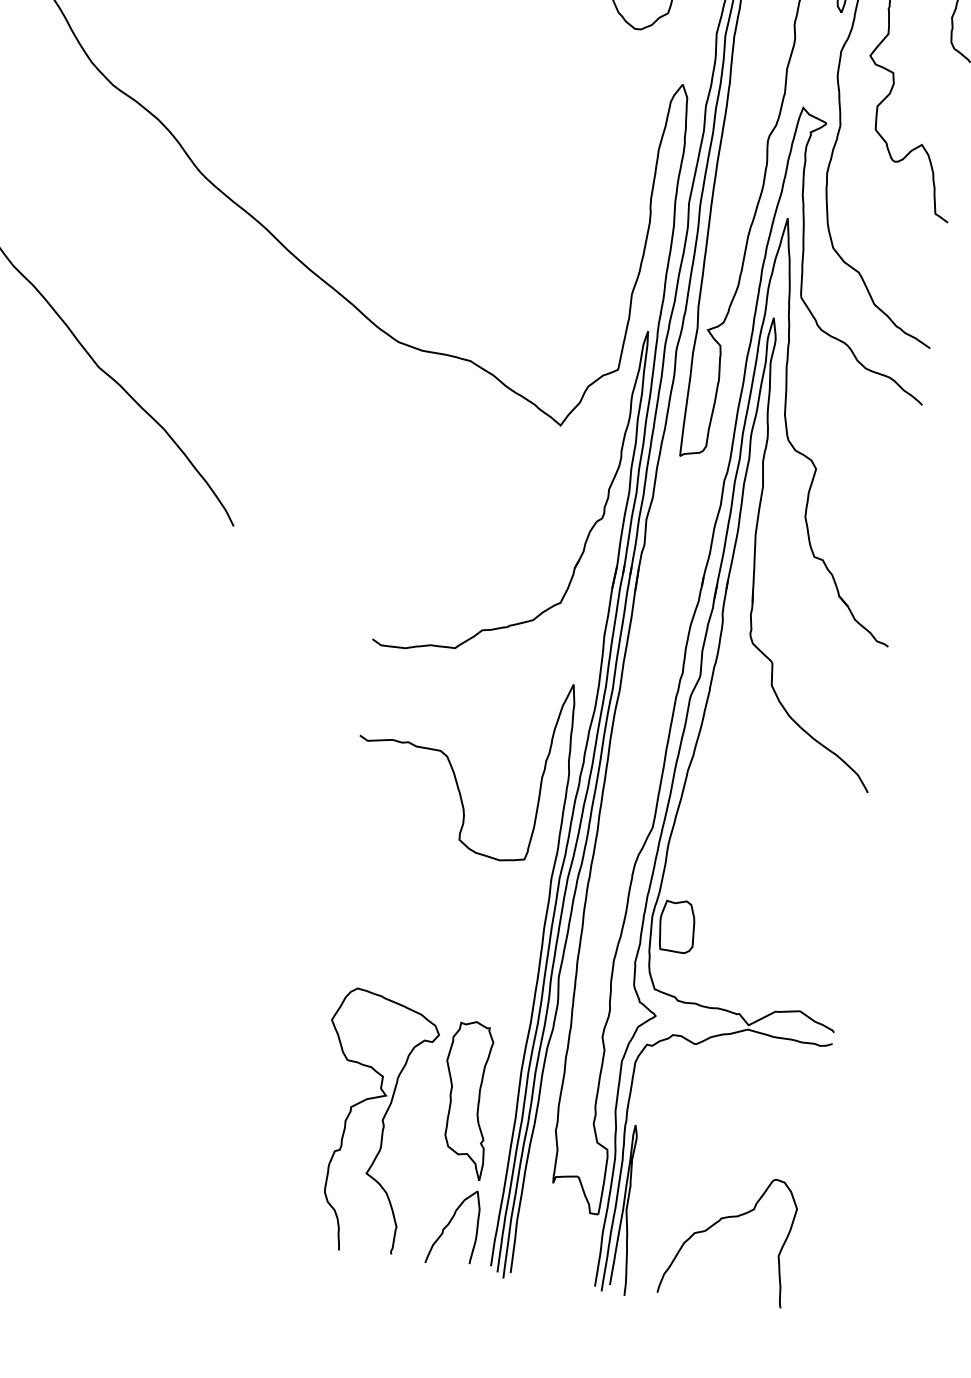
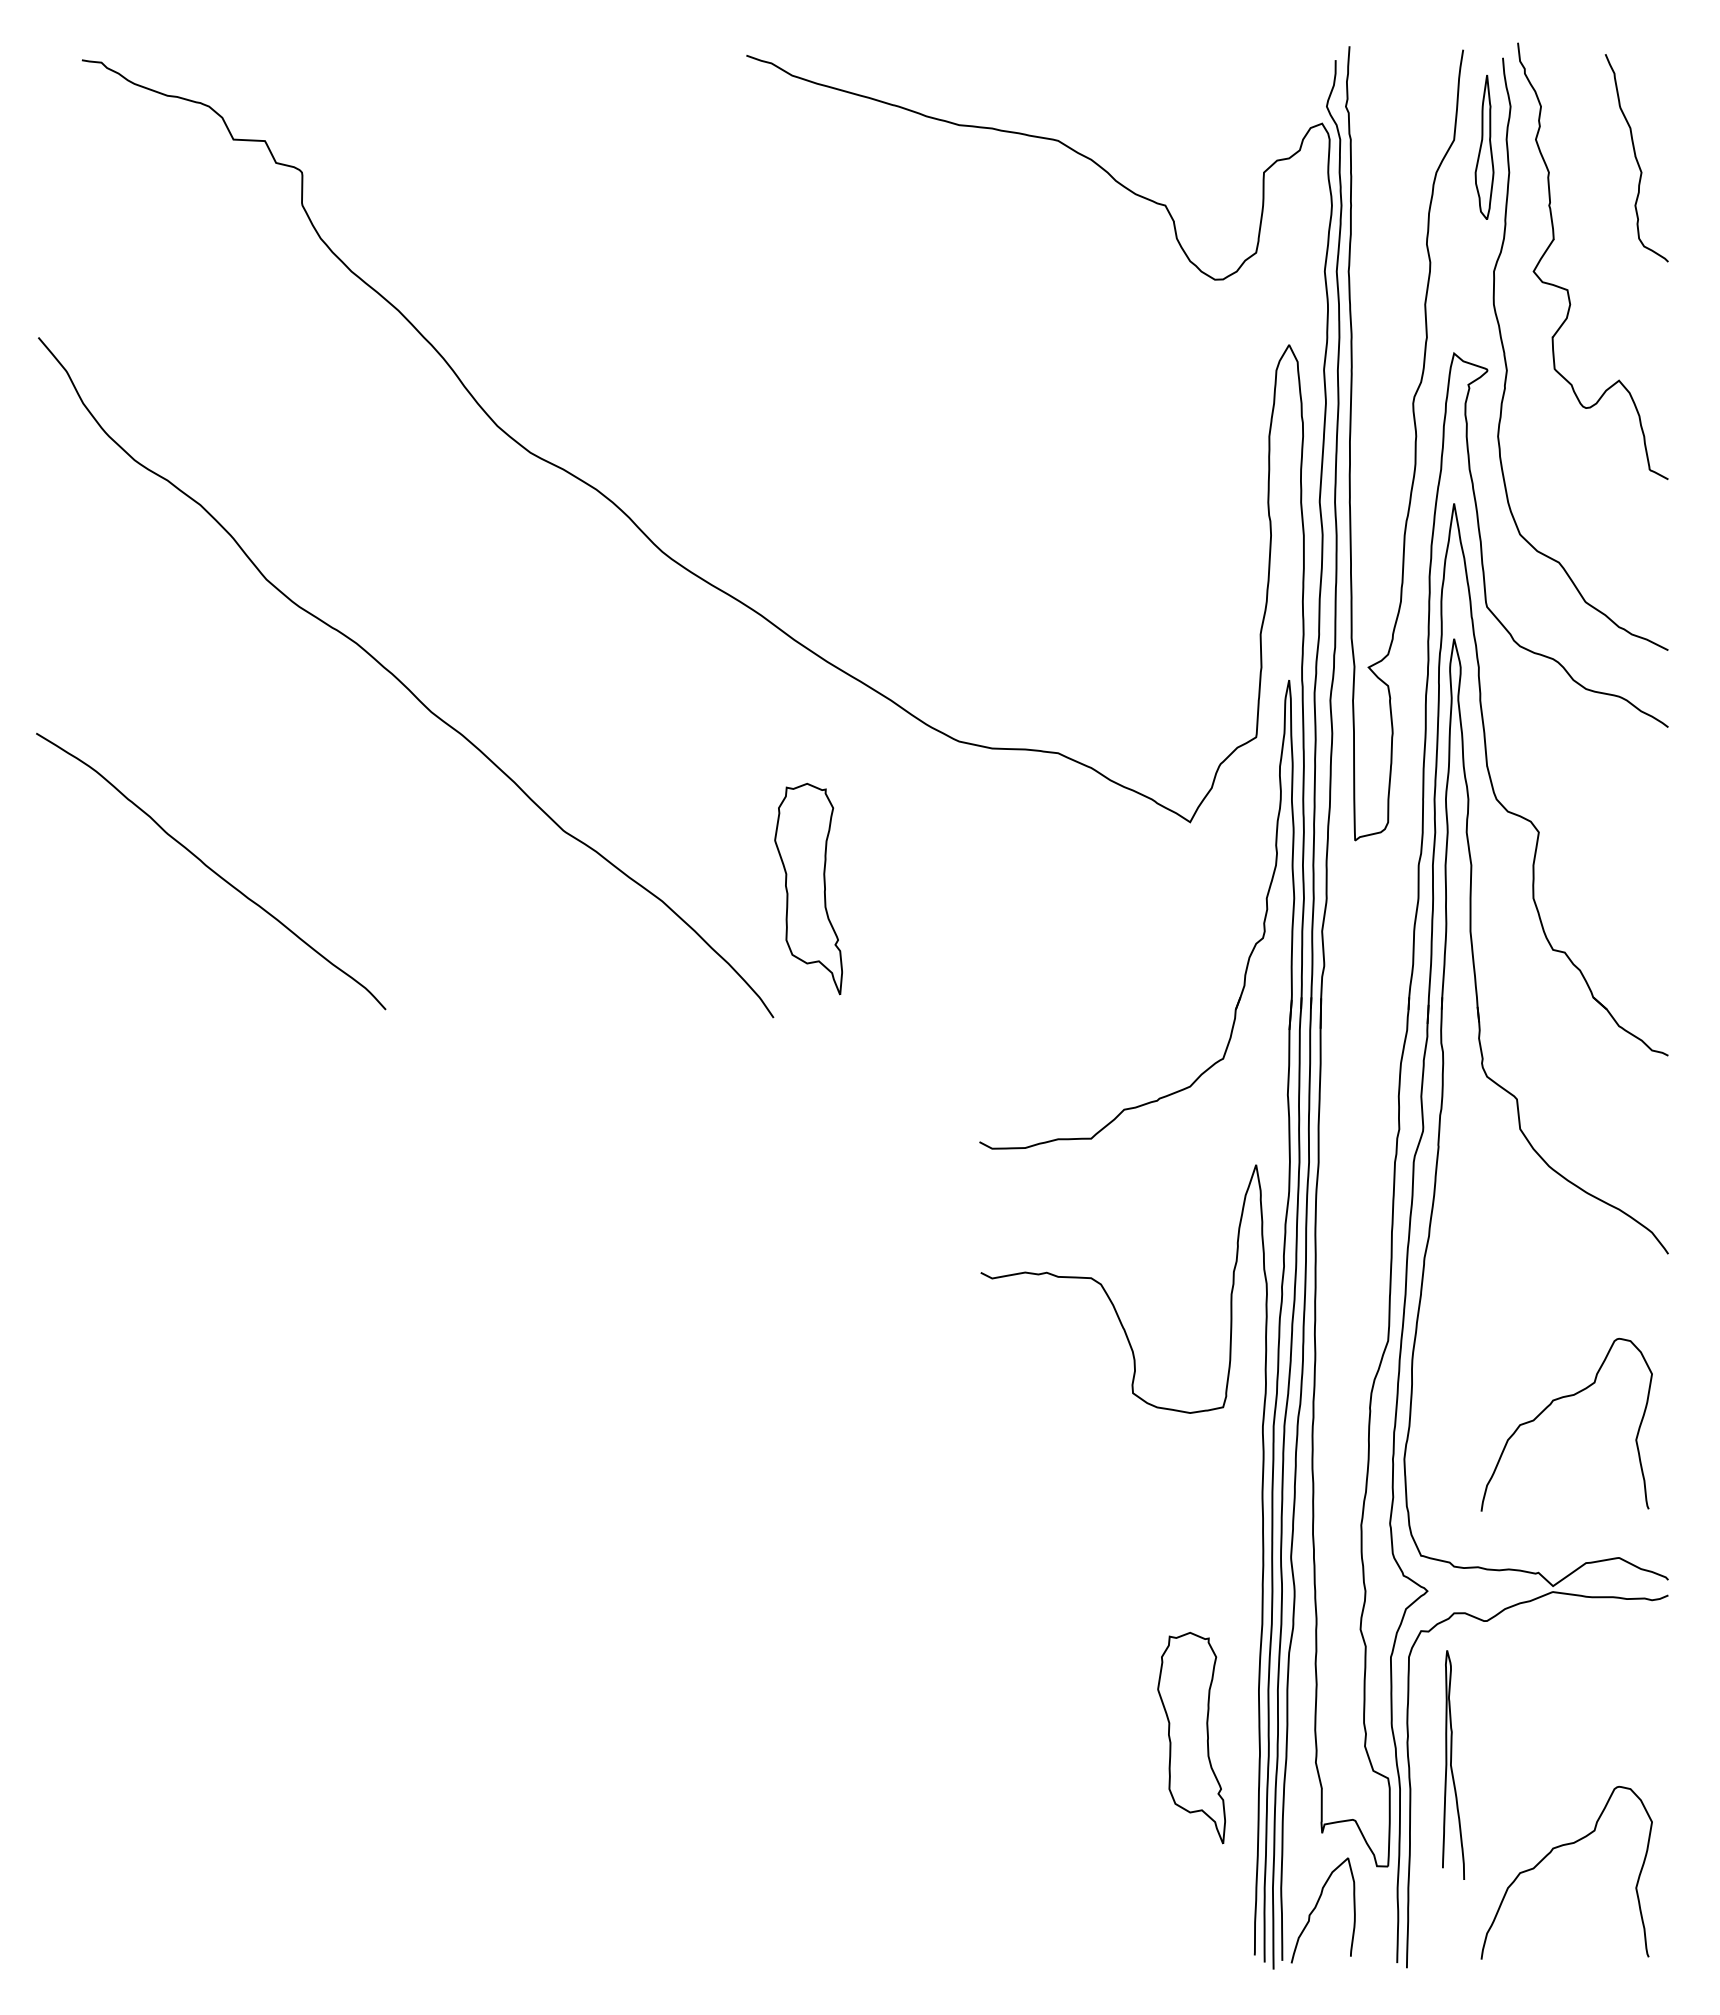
part: (272, 435) -> (808, 889), added
curve: (764, 892) -> (1549, 1406), added
part: (677, 926) -> (1439, 1467), removed
curve: (382, 1121) -> (1082, 1782), removed
curve: (627, 1209) -> (1451, 1764), moved
curve: (449, 1224) -> (1316, 1907), moved

